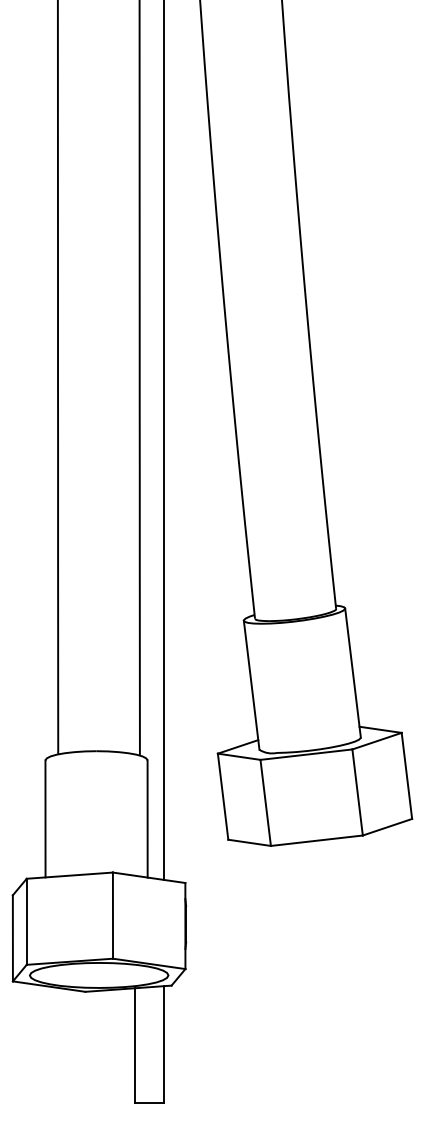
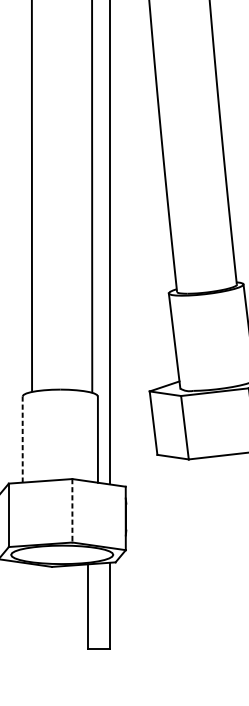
line: (45, 819) -> (22, 439), solid -> dashed
line: (112, 916) -> (72, 511), solid -> dashed

